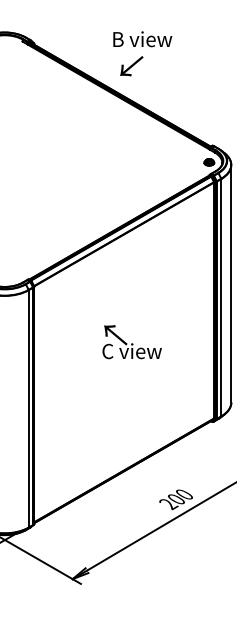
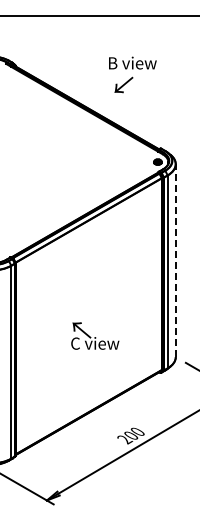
text: (142, 53) -> (132, 74), moved
line: (230, 283) -> (175, 260), solid -> dashed
text: (132, 341) -> (95, 335), moved

